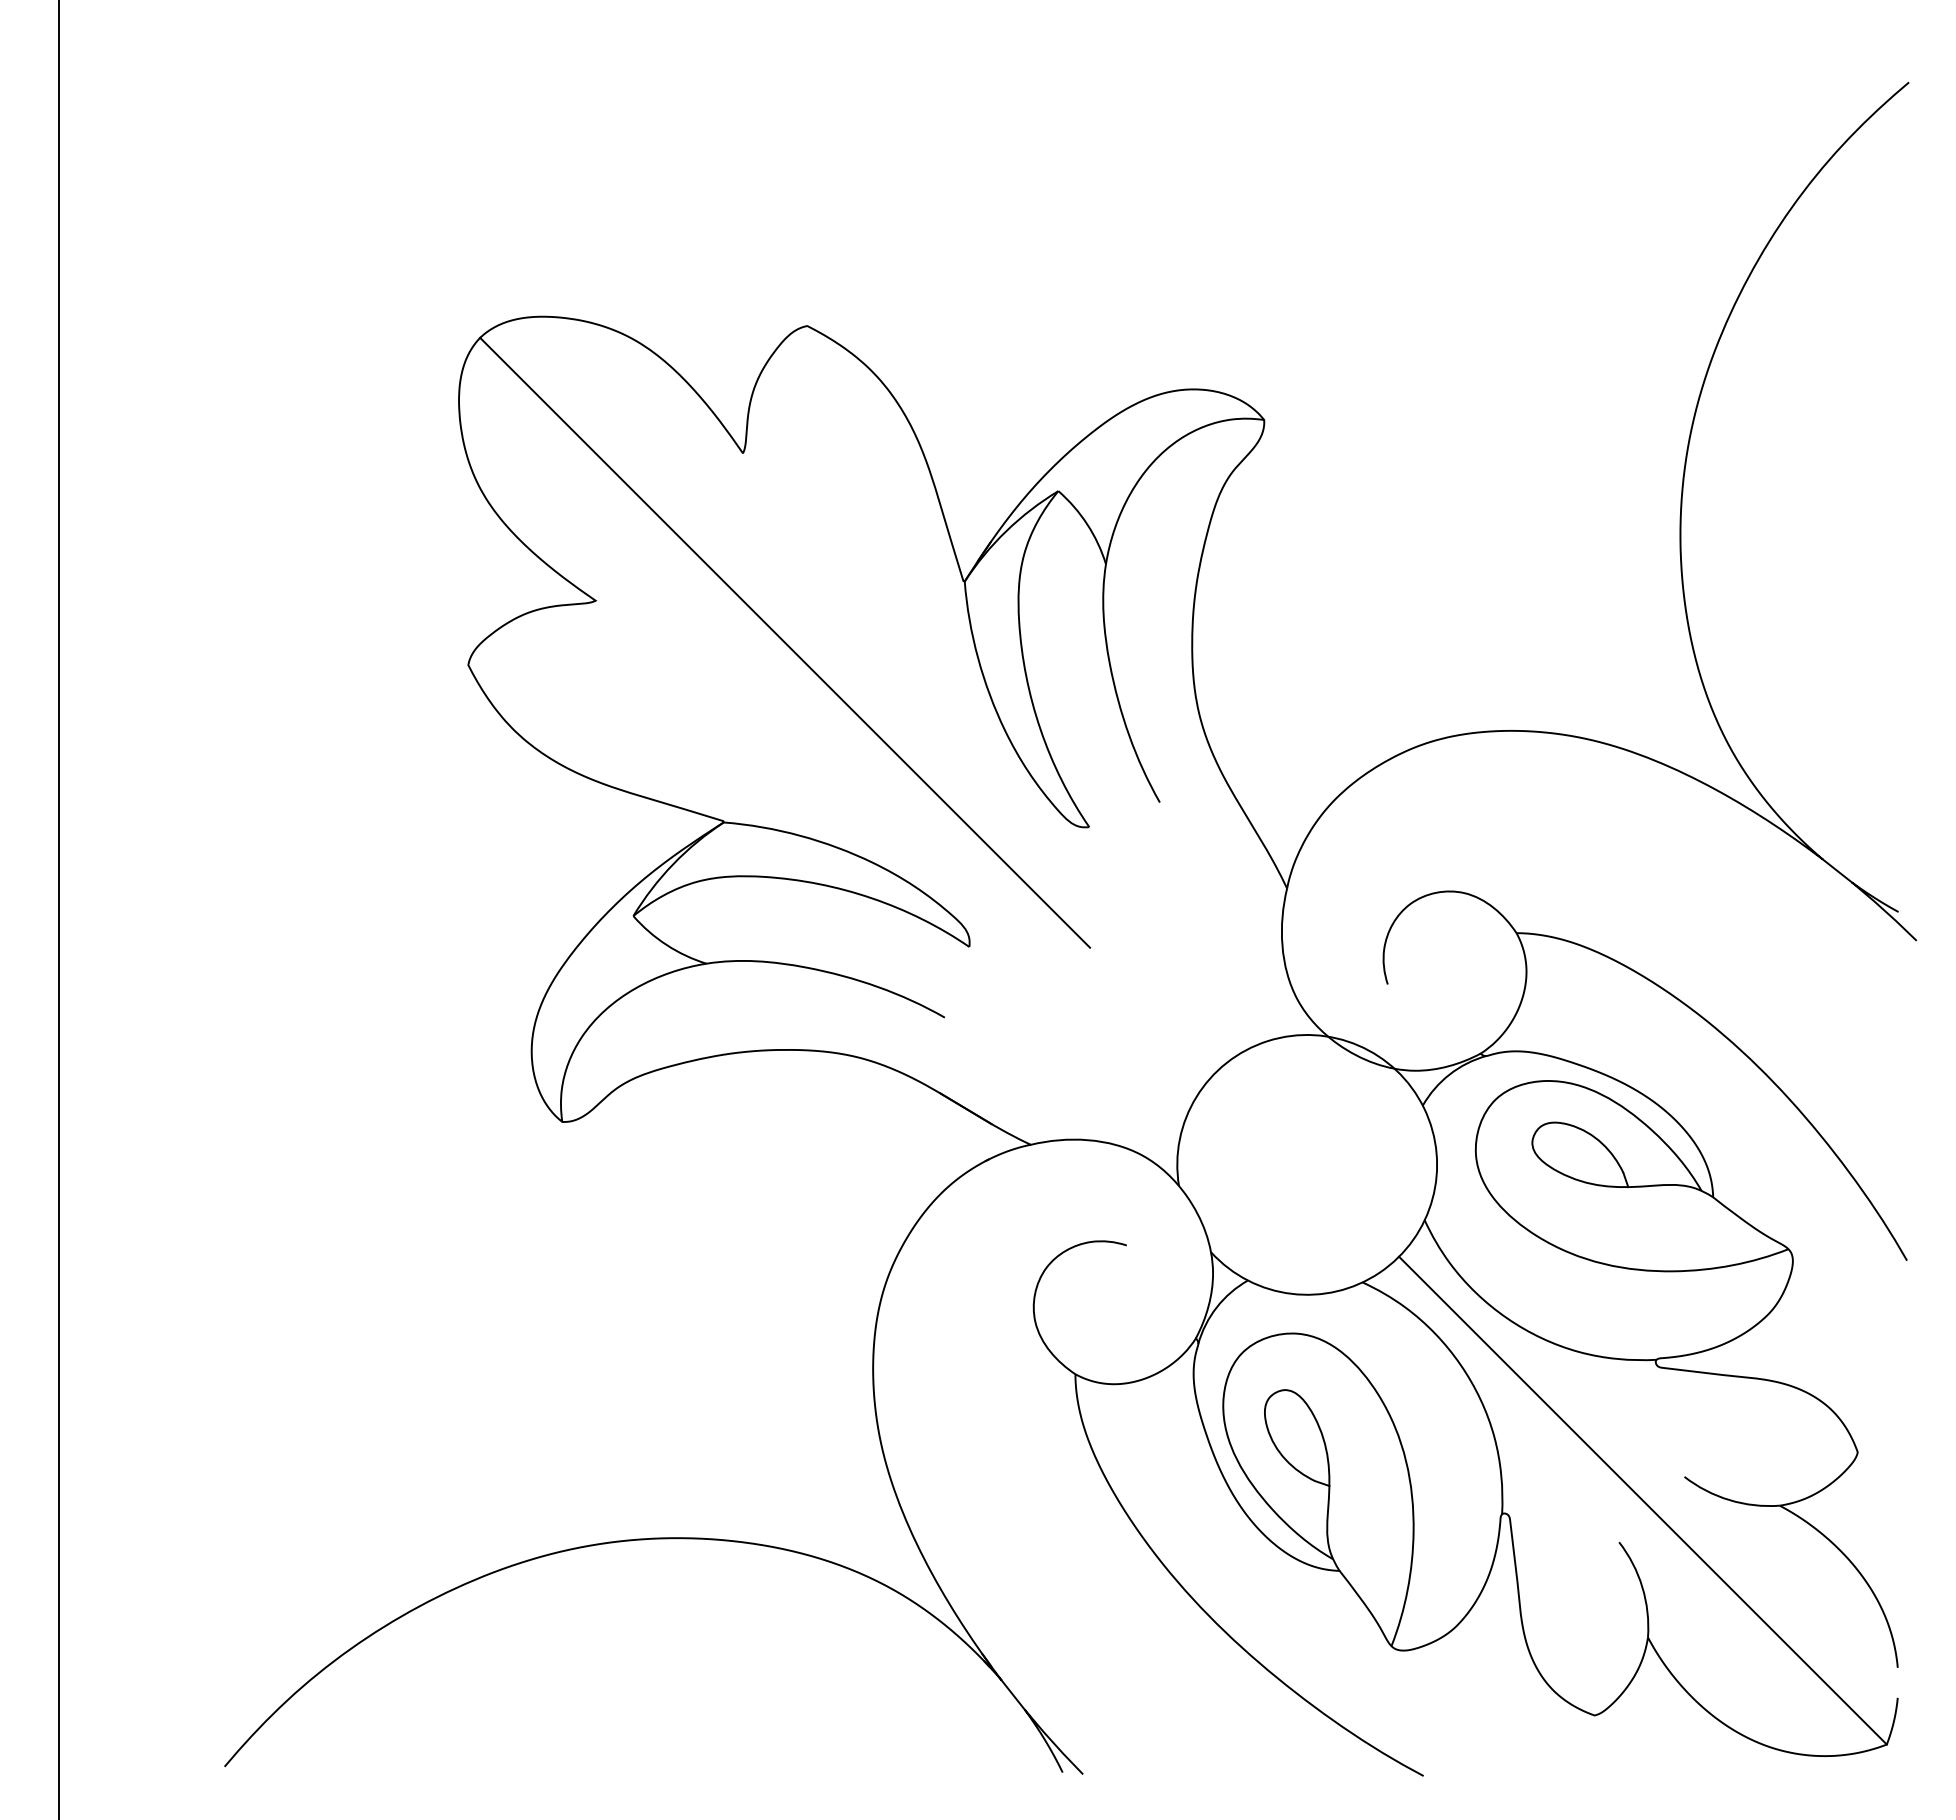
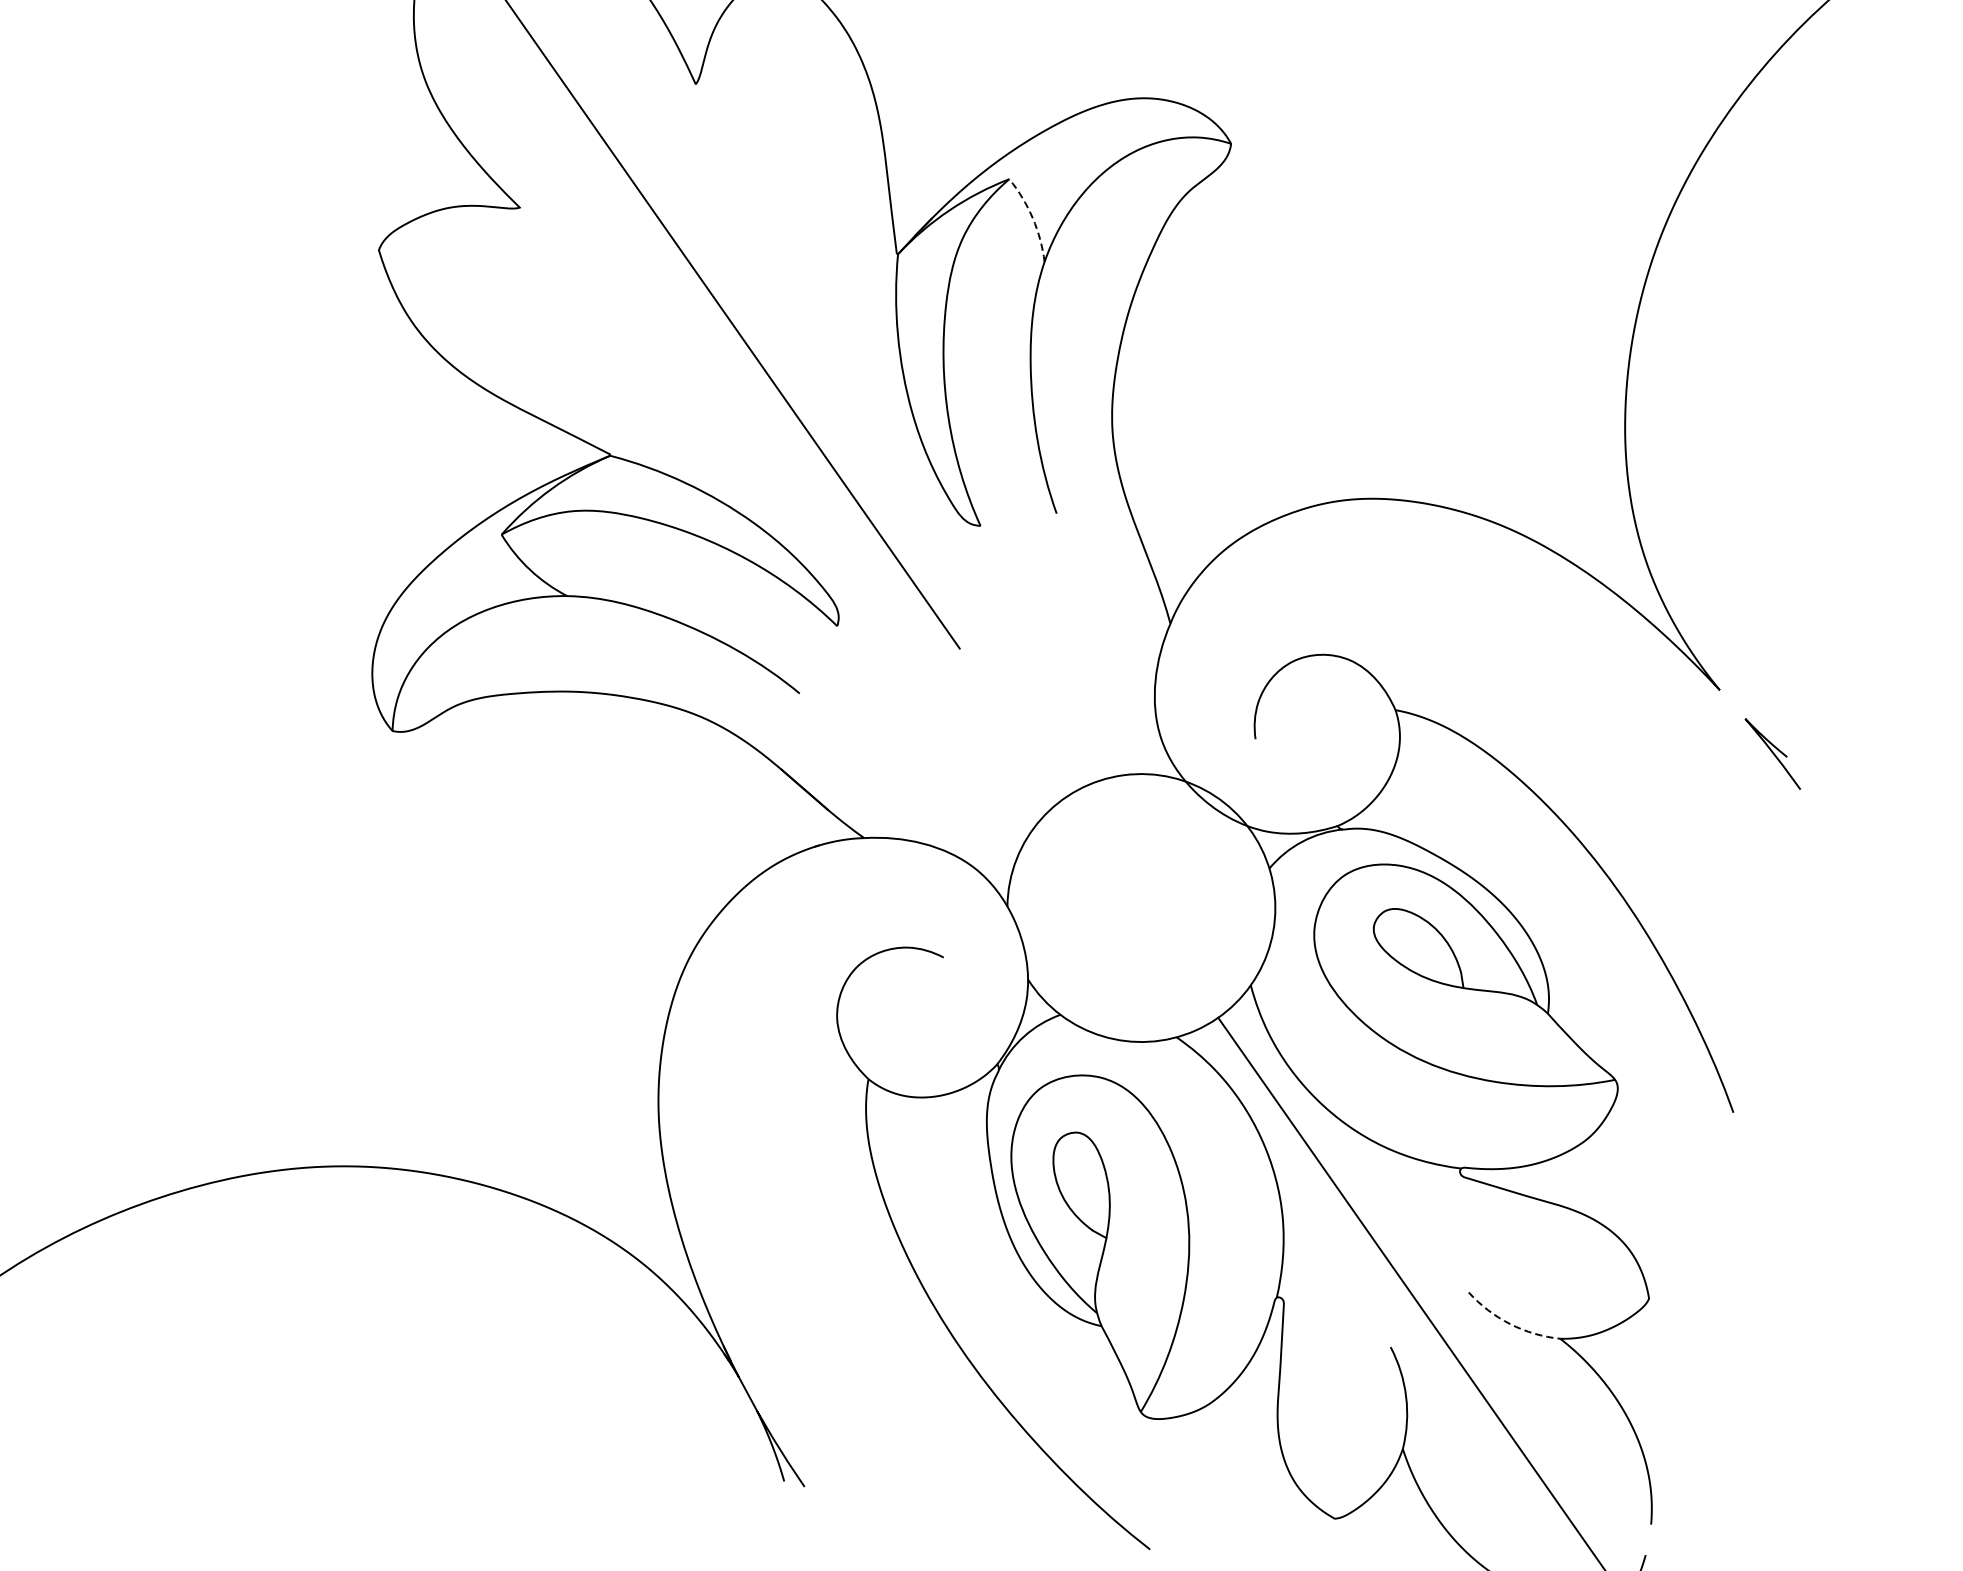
arc: (1087, 524) -> (1032, 218), solid -> dashed
line: (1837, 870) -> (1732, 704), removed
arc: (1729, 1500) -> (1510, 1324), solid -> dashed

